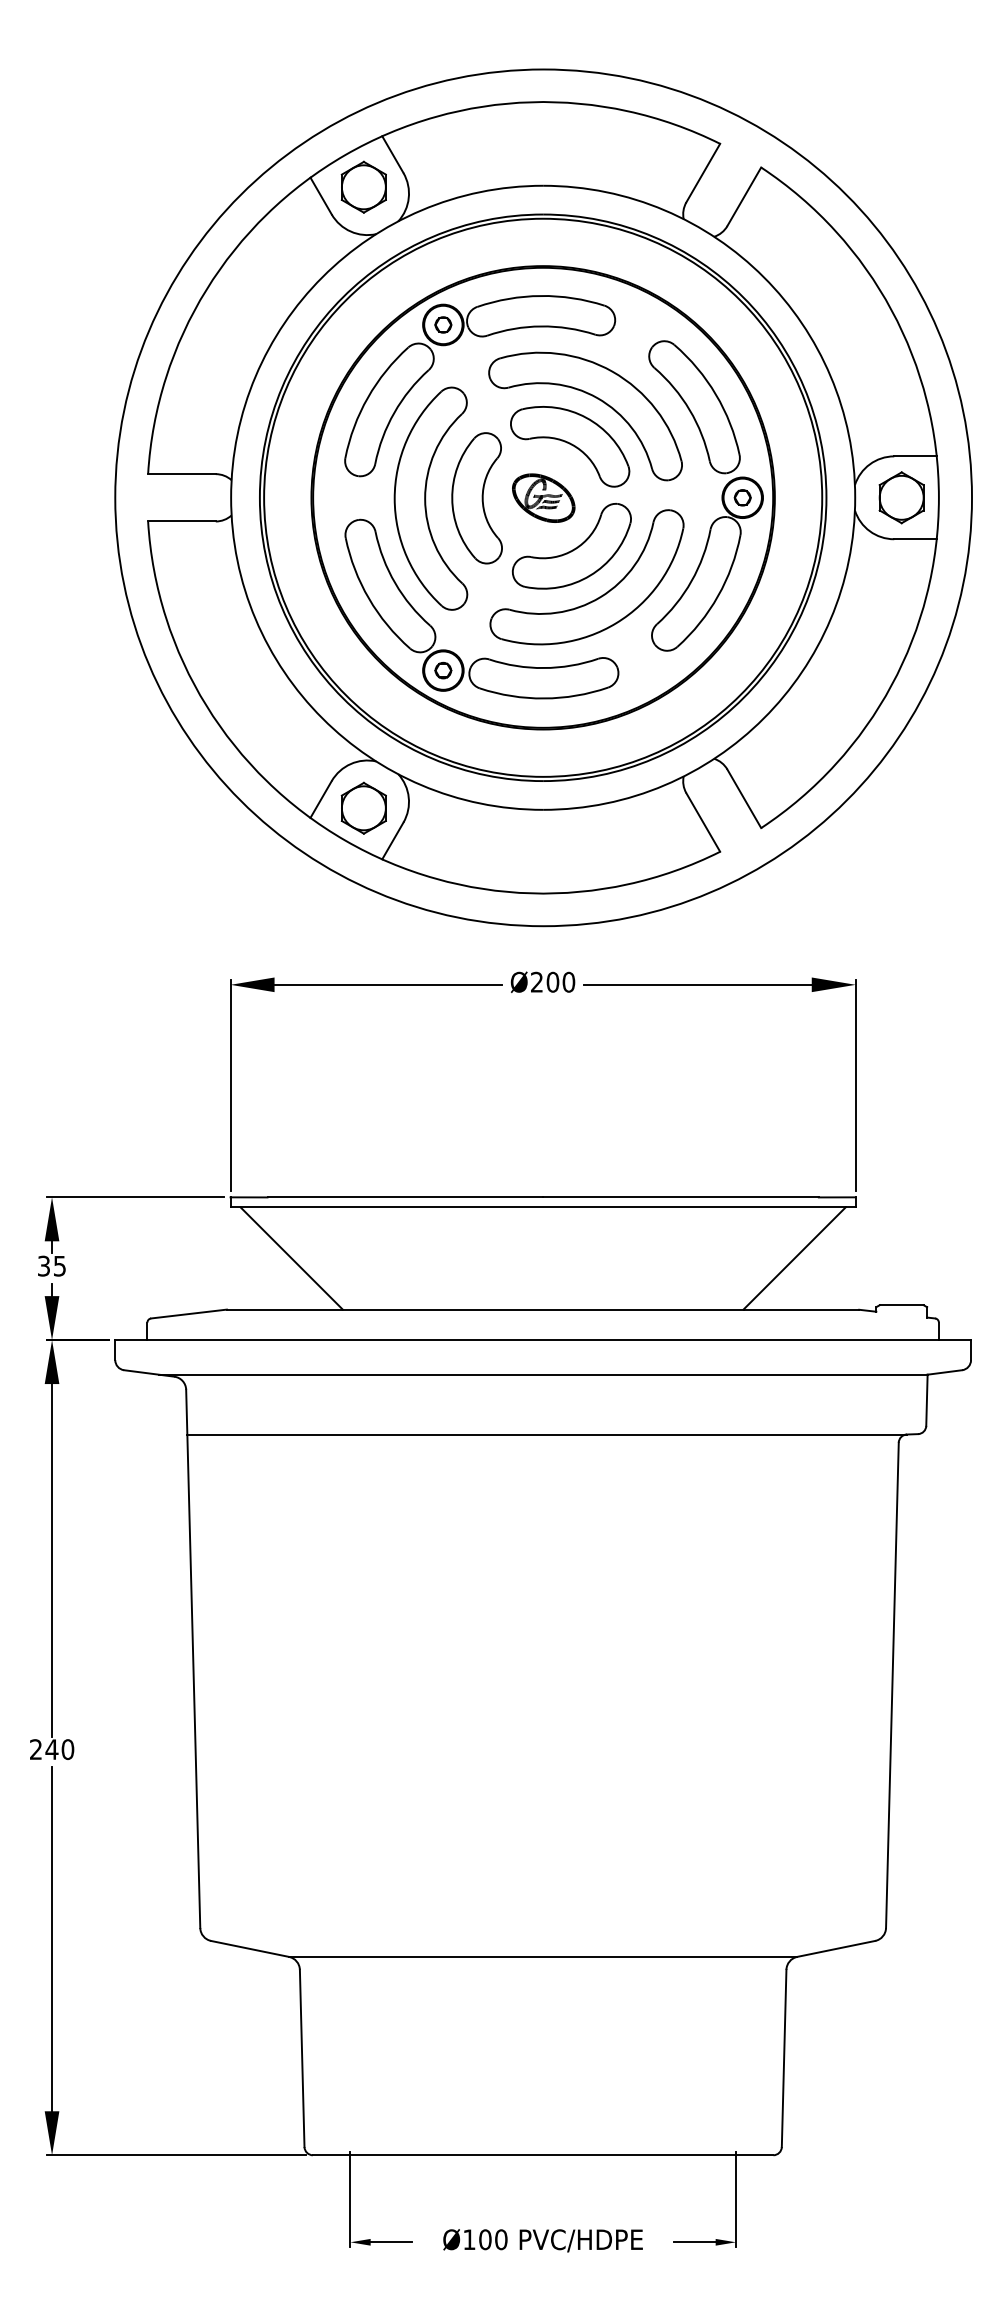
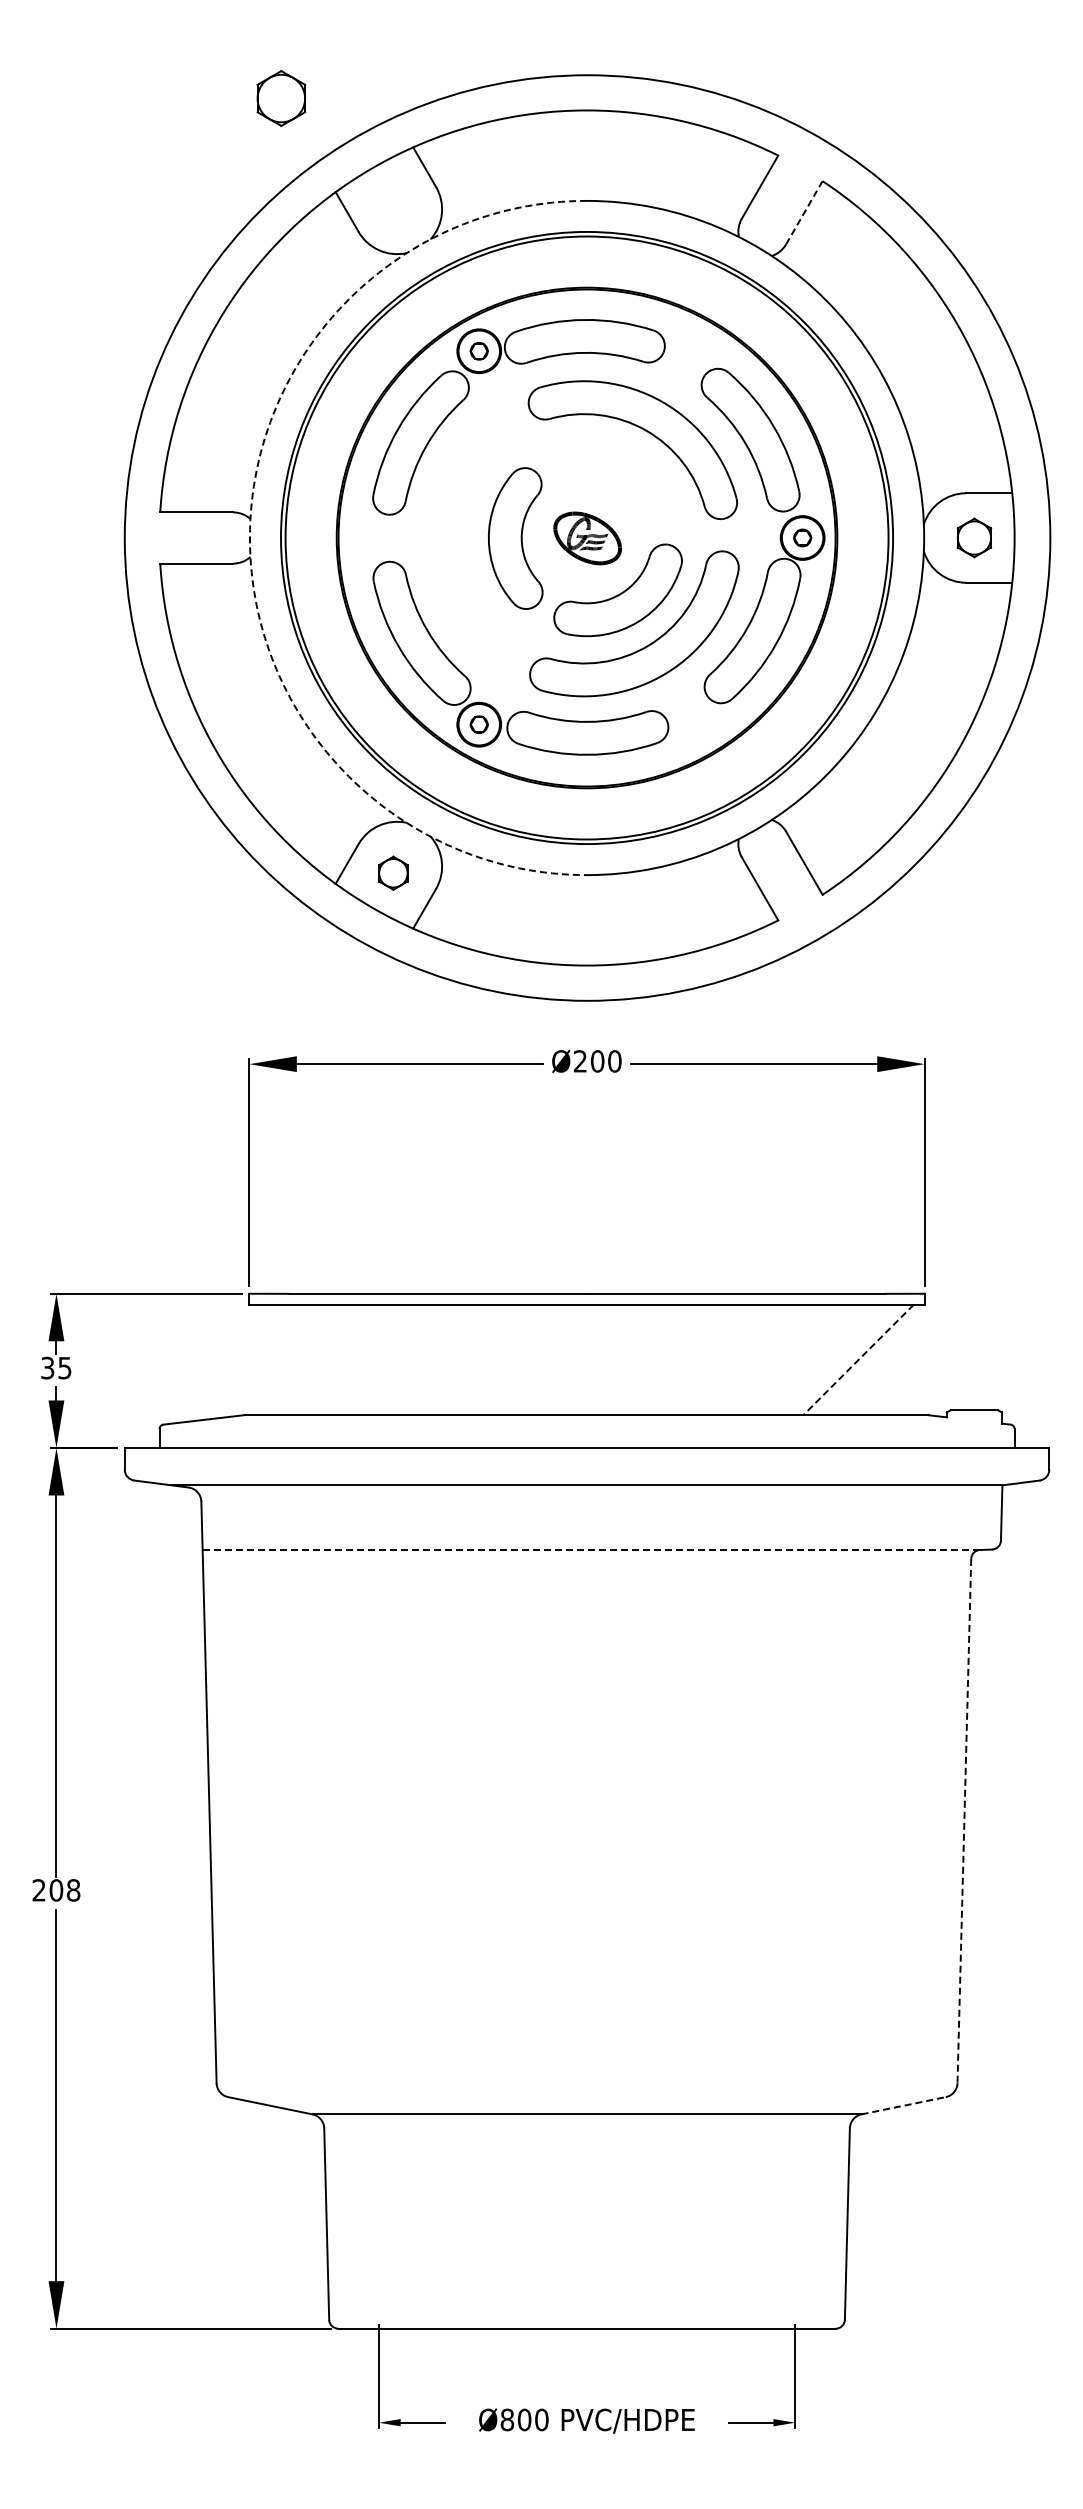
part: (364, 187) -> (281, 98), moved
line: (744, 196) -> (804, 212), solid -> dashed
part: (570, 446) -> (616, 482), removed
part: (901, 497) -> (974, 537), size x0.7
arc: (230, 498) -> (249, 538), solid -> dashed
part: (430, 498) -> (465, 538), removed
part: (364, 807) -> (393, 872), size x0.6
line: (291, 1258) -> (315, 1359), removed
line: (794, 1258) -> (858, 1359), solid -> dashed
line: (547, 1434) -> (591, 1550), solid -> dashed
line: (892, 1685) -> (964, 1821), solid -> dashed
text: (59, 1749) -> (64, 1890), 240 -> 208
line: (836, 1948) -> (904, 2105), solid -> dashed
text: (469, 2239) -> (507, 2419), Ø100 -> Ø800

